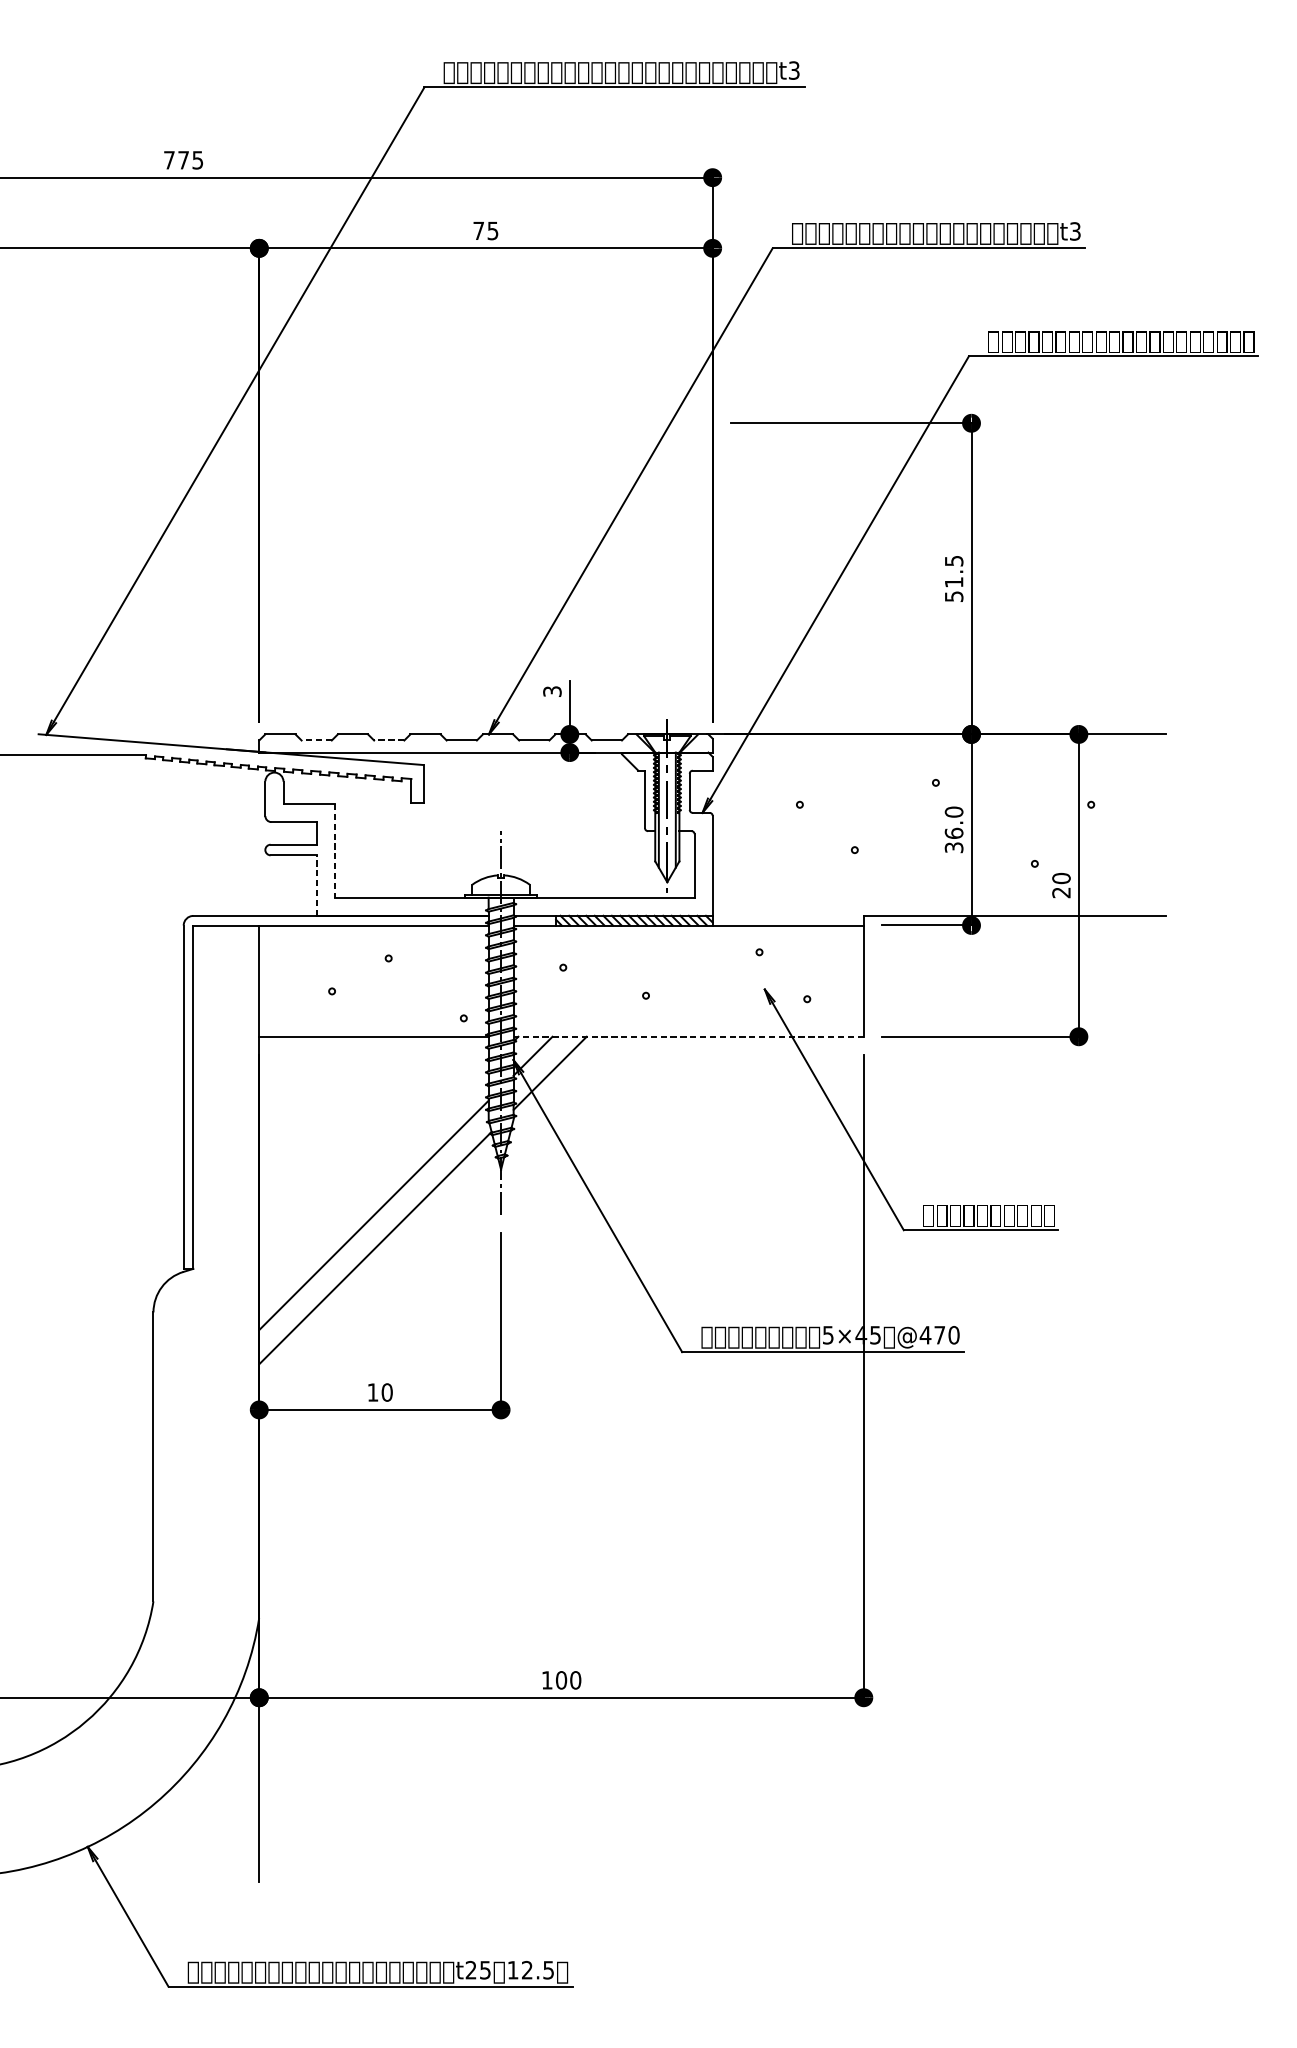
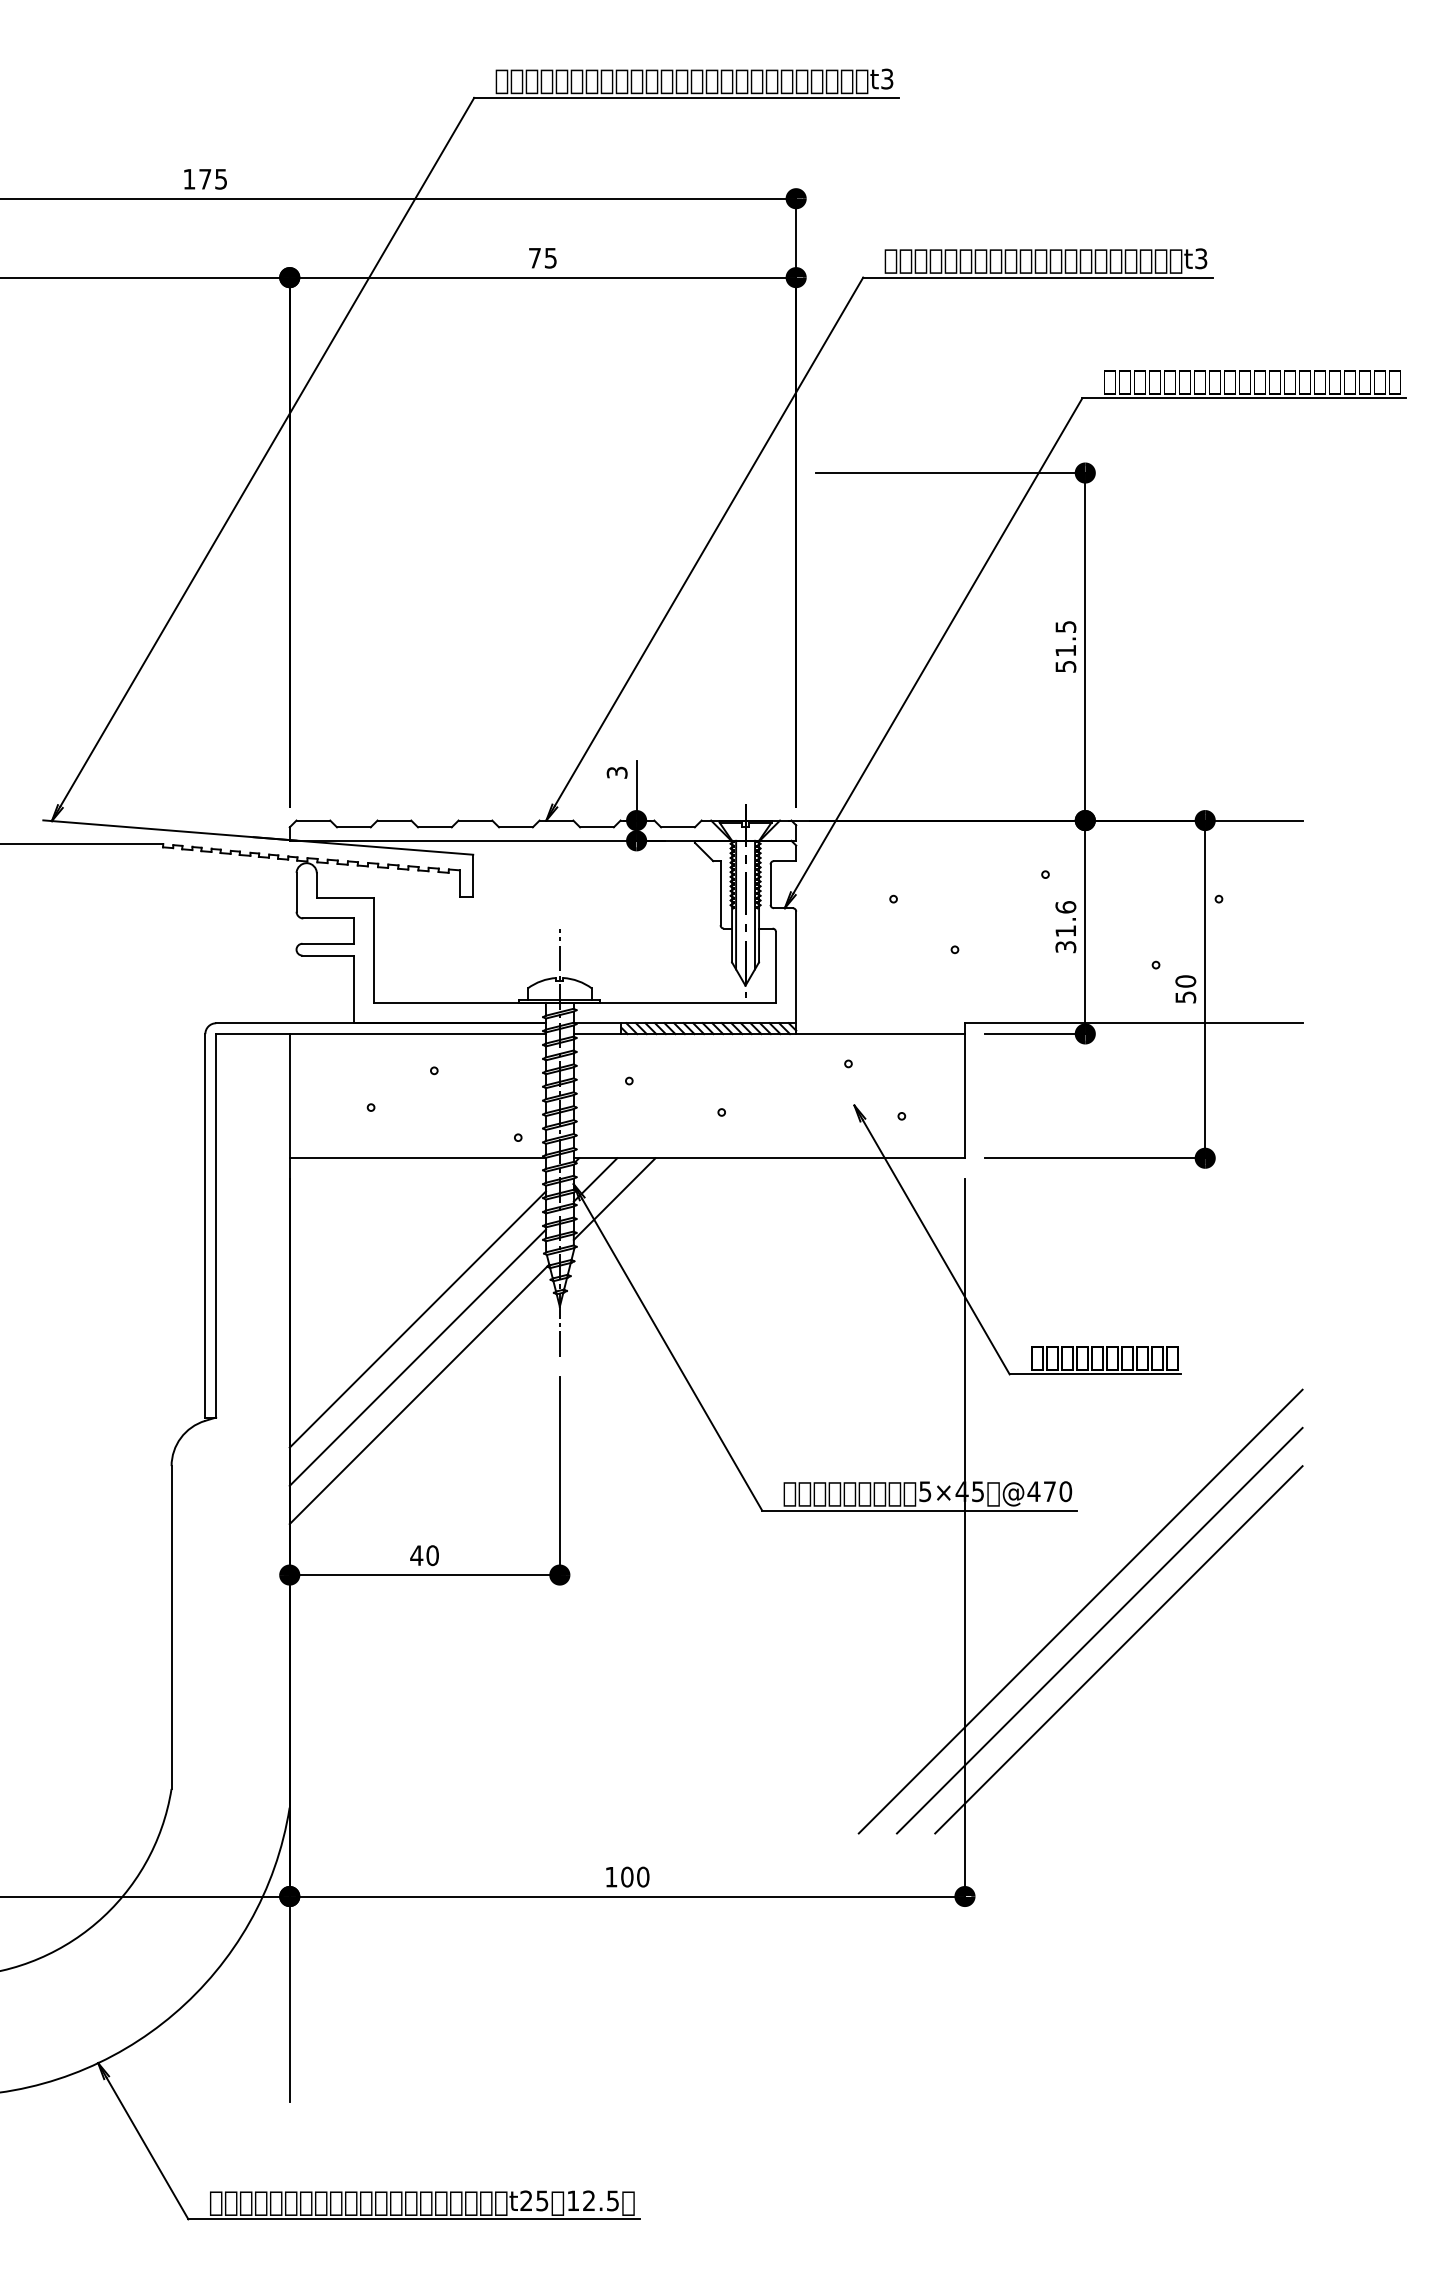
text: (169, 160) -> (189, 179), 775 -> 175
line: (316, 740) -> (353, 827), dashed -> solid
line: (388, 740) -> (434, 827), dashed -> solid
text: (953, 823) -> (1065, 919), 36.0 -> 31.6
line: (335, 851) -> (374, 951), dashed -> solid
line: (316, 885) -> (353, 989), dashed -> solid
text: (1061, 892) -> (1185, 997), 20 -> 50
line: (688, 1036) -> (769, 1158), dashed -> solid
line: (373, 1181) -> (417, 1319), added
text: (372, 1392) -> (416, 1555), 10 -> 40
line: (967, 1442) -> (1080, 1611), added
line: (984, 1459) -> (1099, 1630), added
line: (1001, 1476) -> (1118, 1649), added

